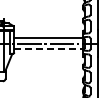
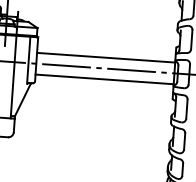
line: (49, 49) -> (106, 79), dashed -> solid

